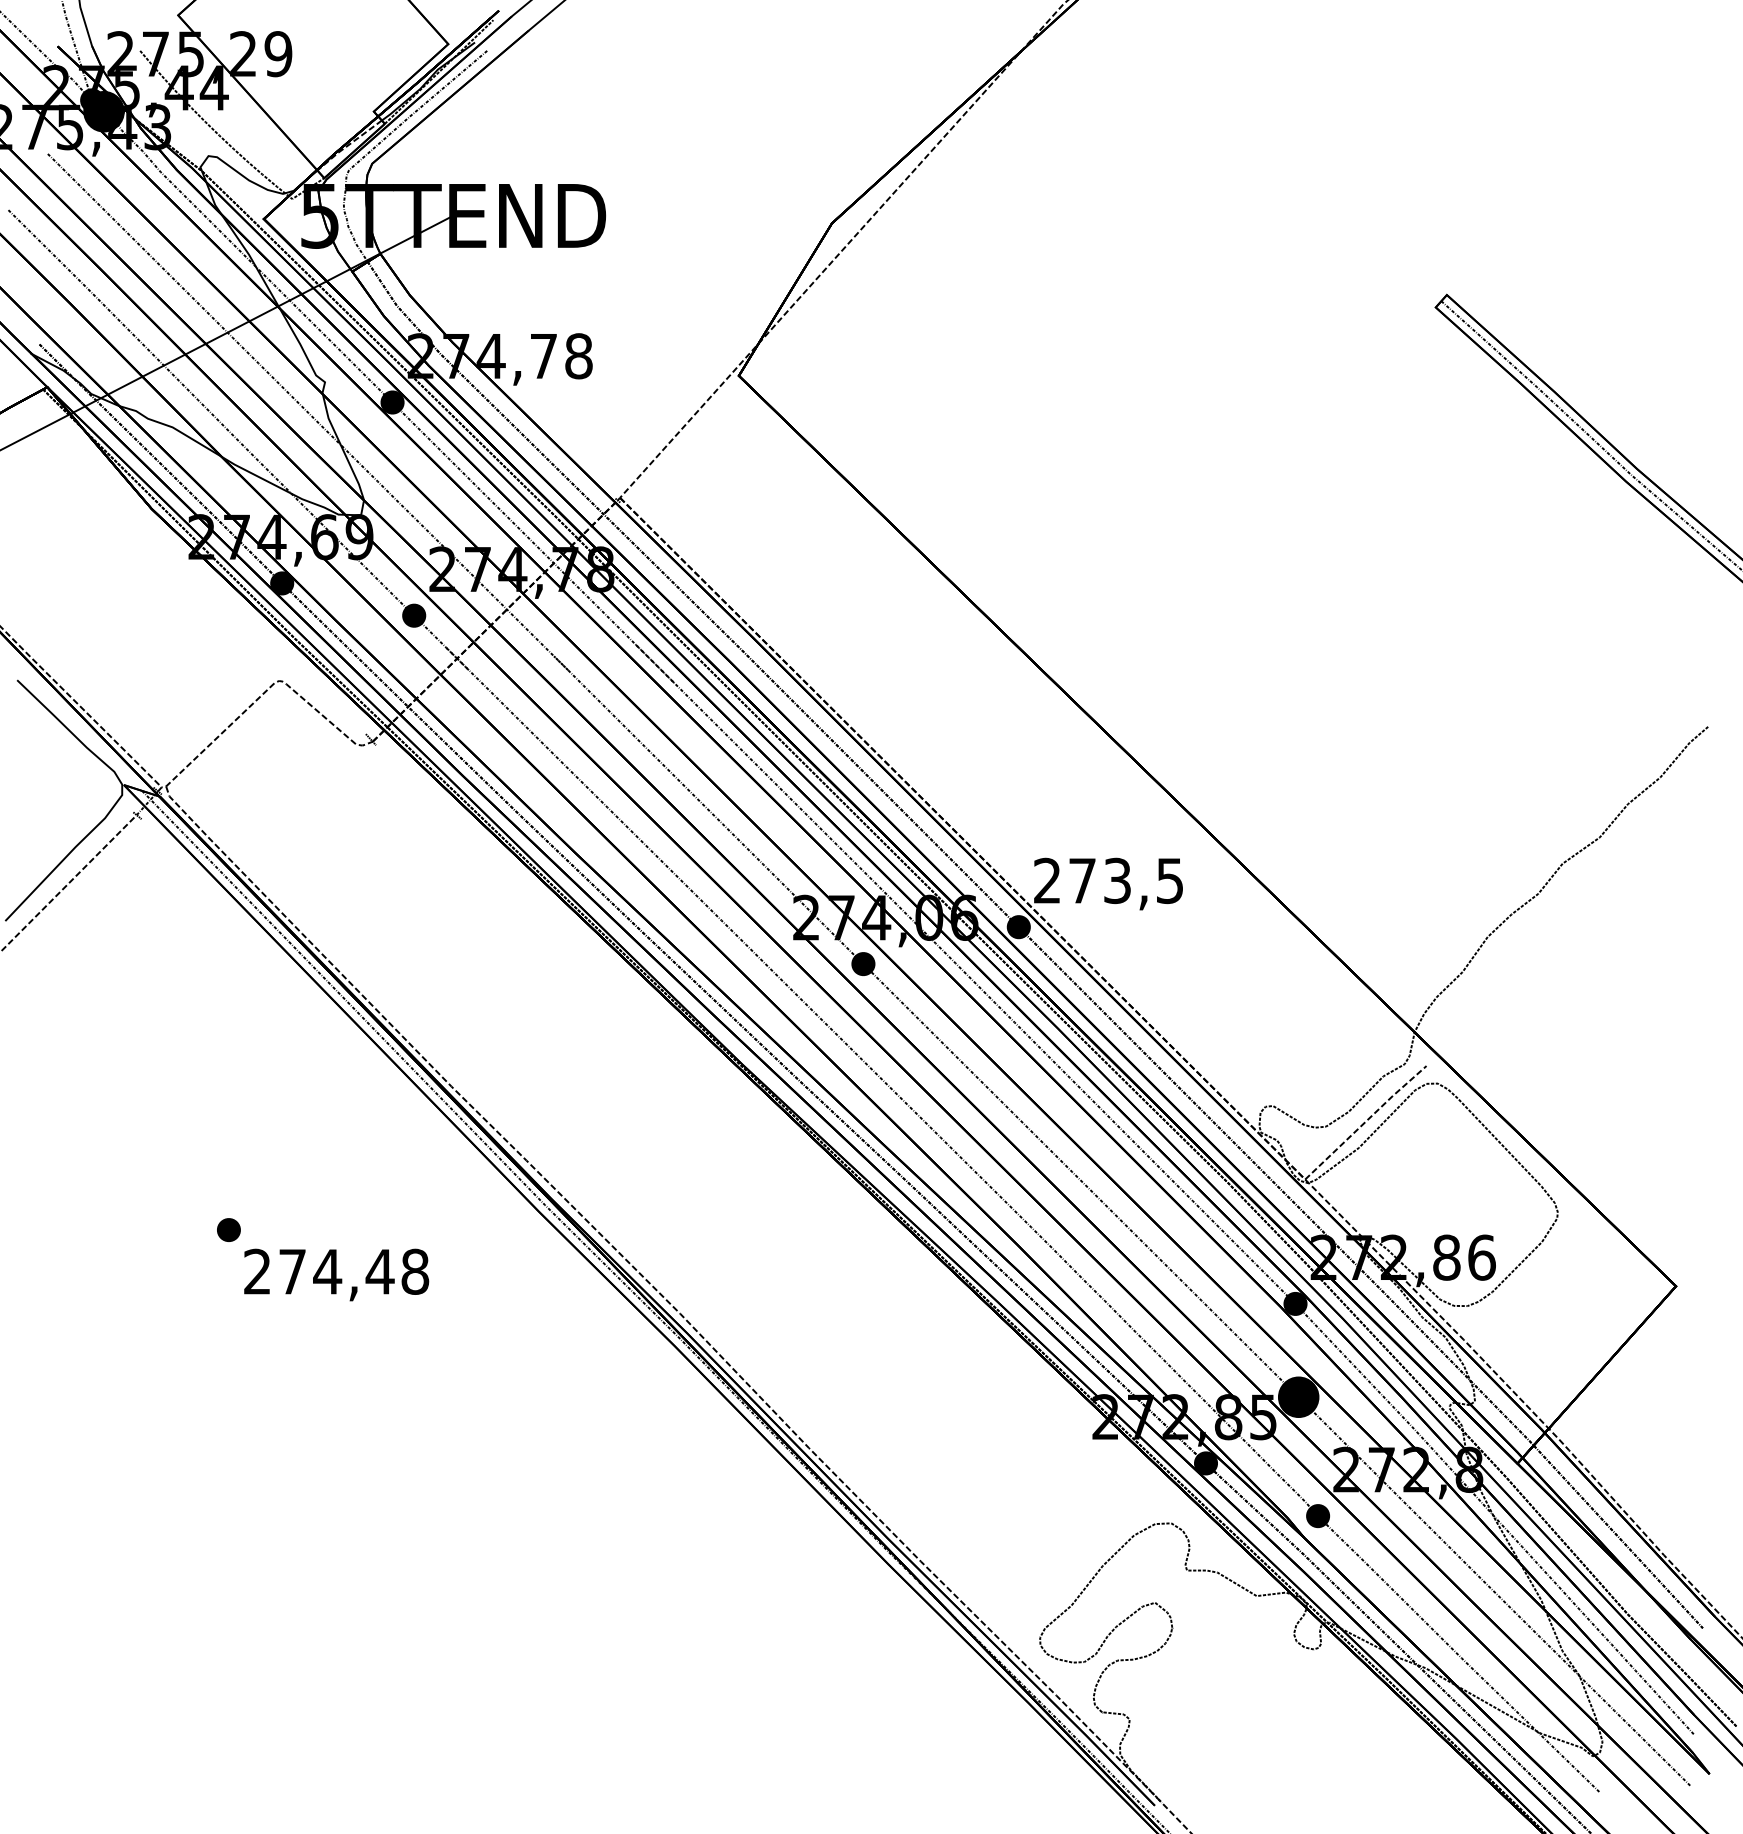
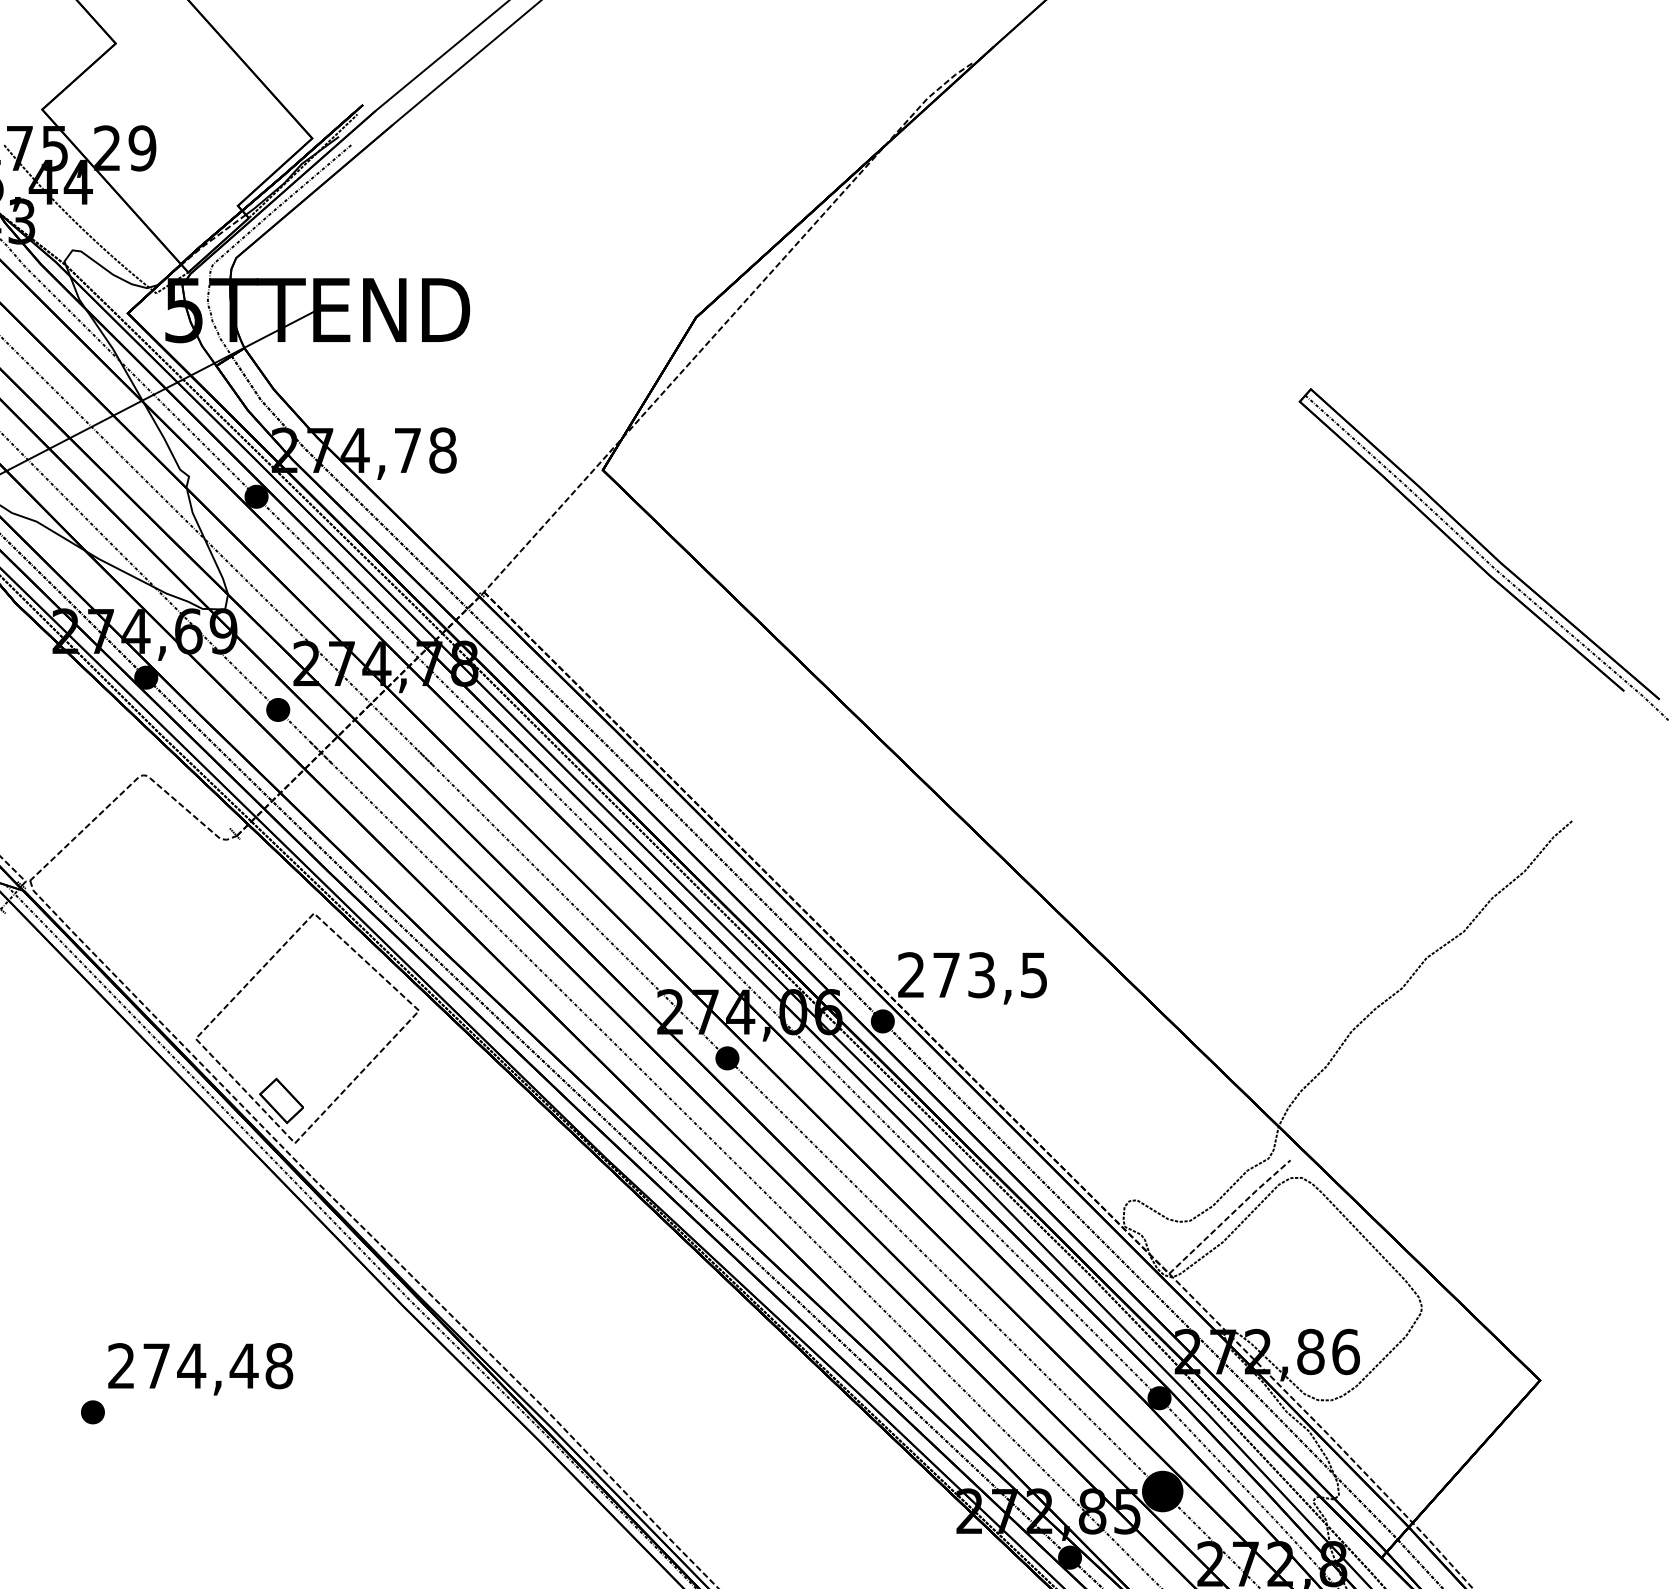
part: (412, 983) -> (276, 1077), added
part: (228, 1229) -> (92, 1411), moved

